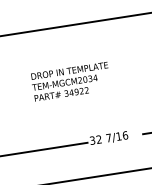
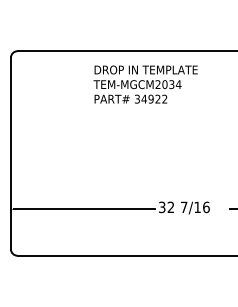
text: (70, 81) -> (145, 84), moved

